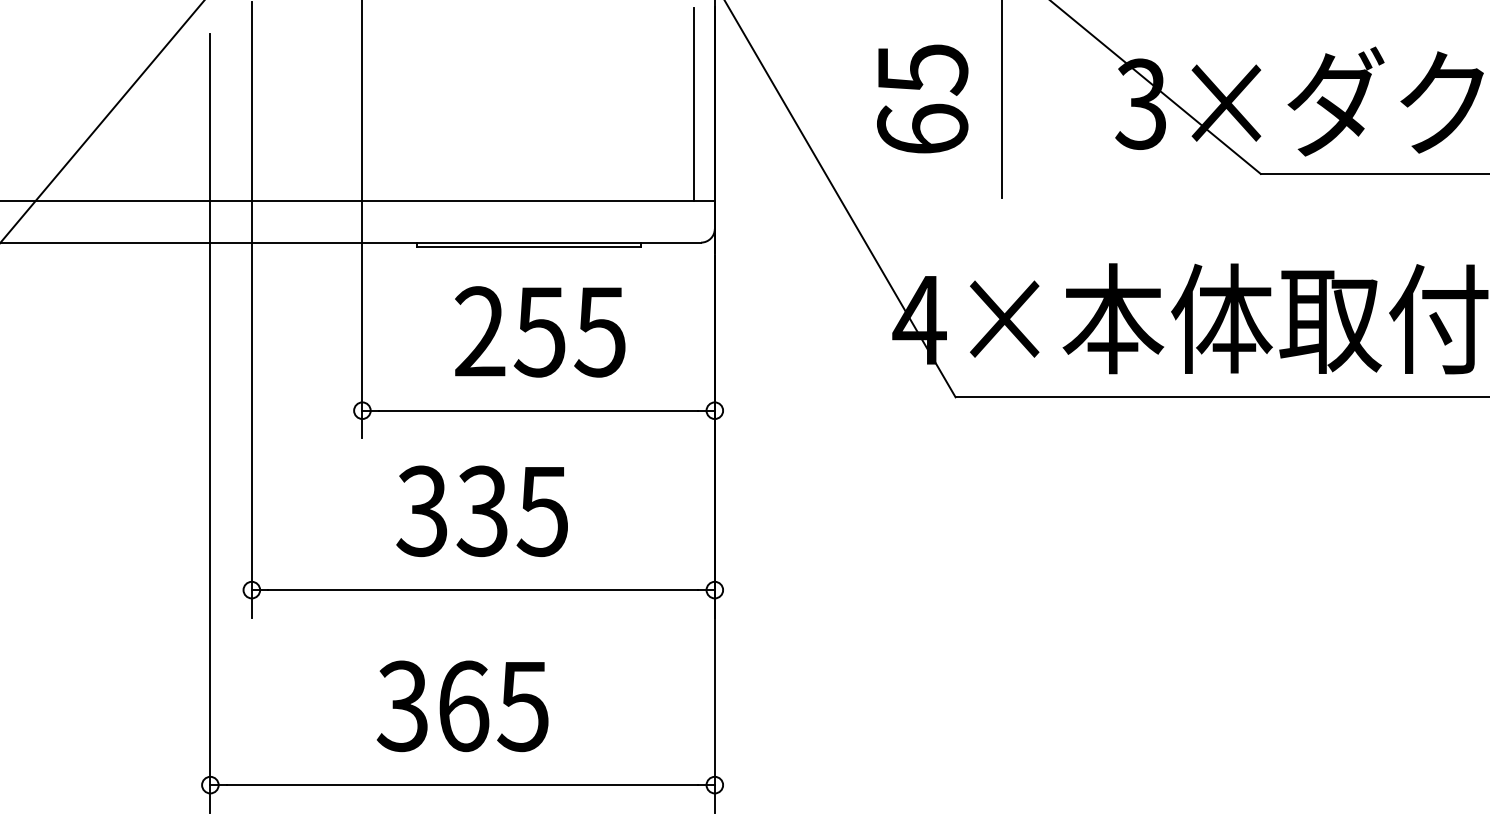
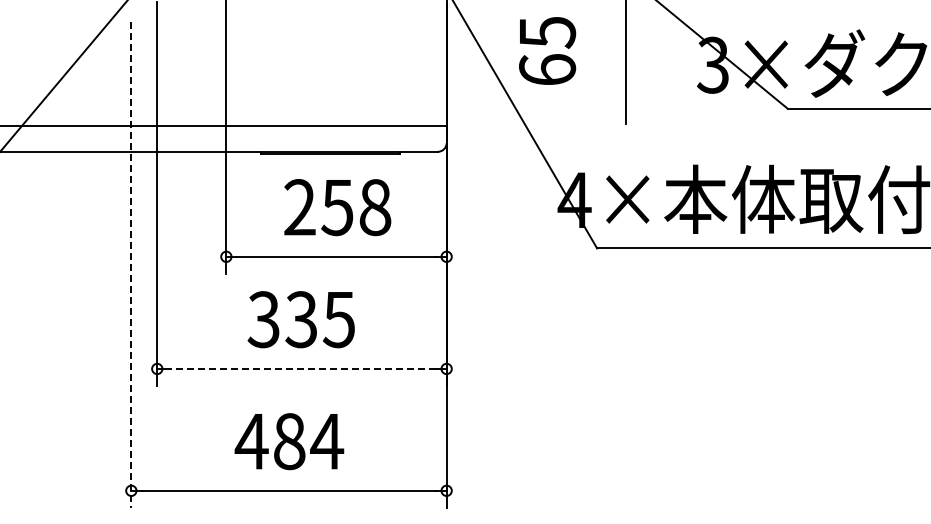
text: (922, 98) -> (547, 50), moved
line: (693, 102) -> (433, 64), removed
text: (599, 331) -> (374, 207), 255 -> 258
line: (210, 424) -> (131, 265), solid -> dashed
line: (482, 589) -> (301, 368), solid -> dashed
text: (463, 706) -> (289, 441), 365 -> 484

